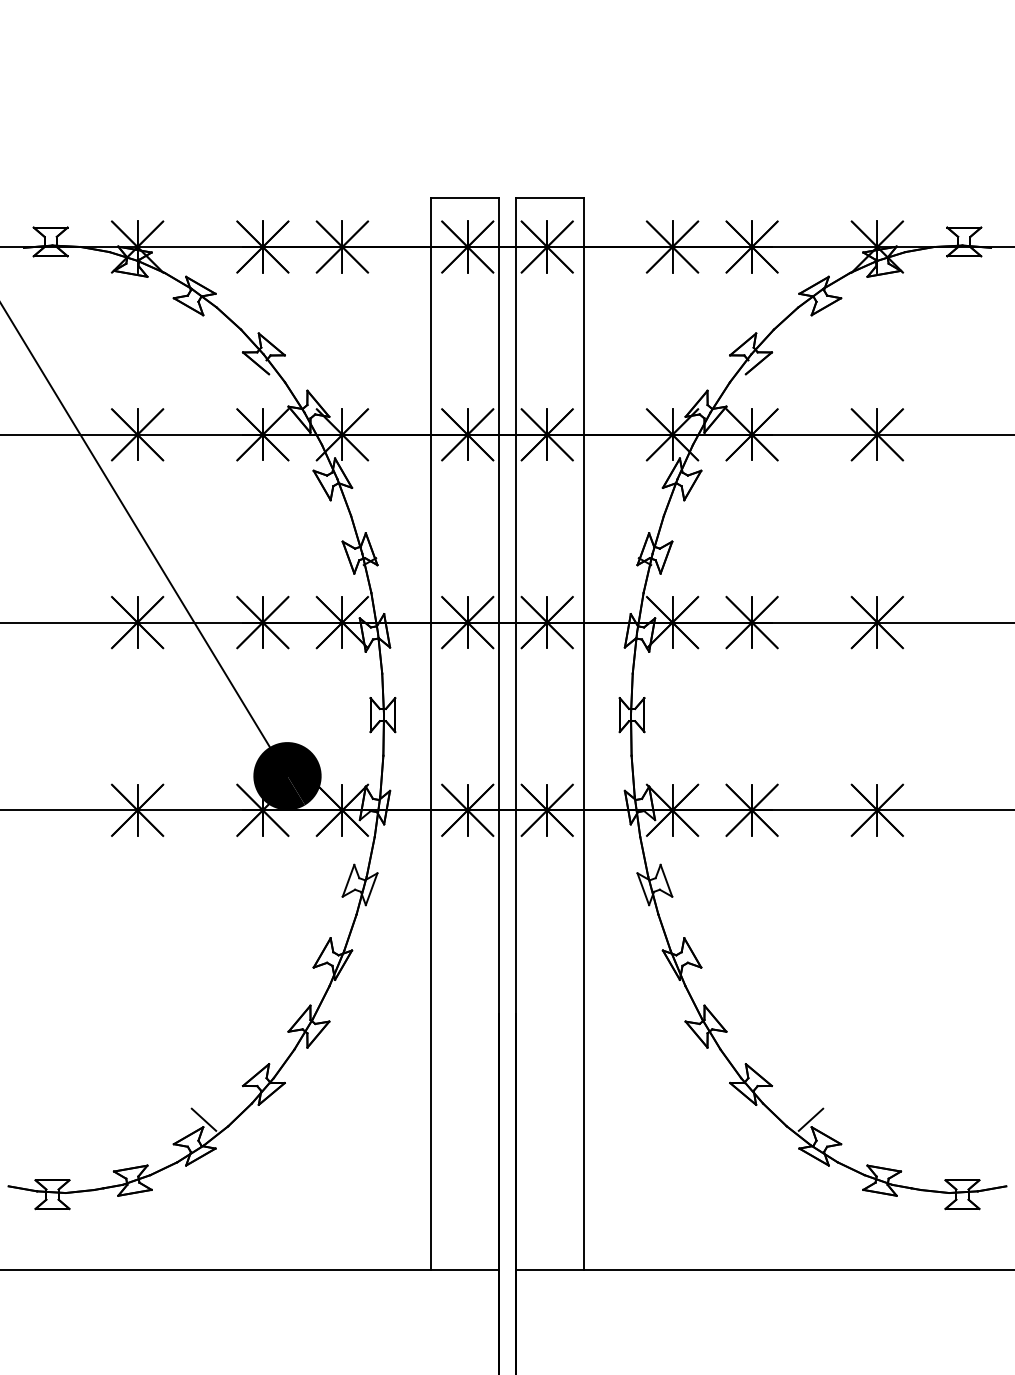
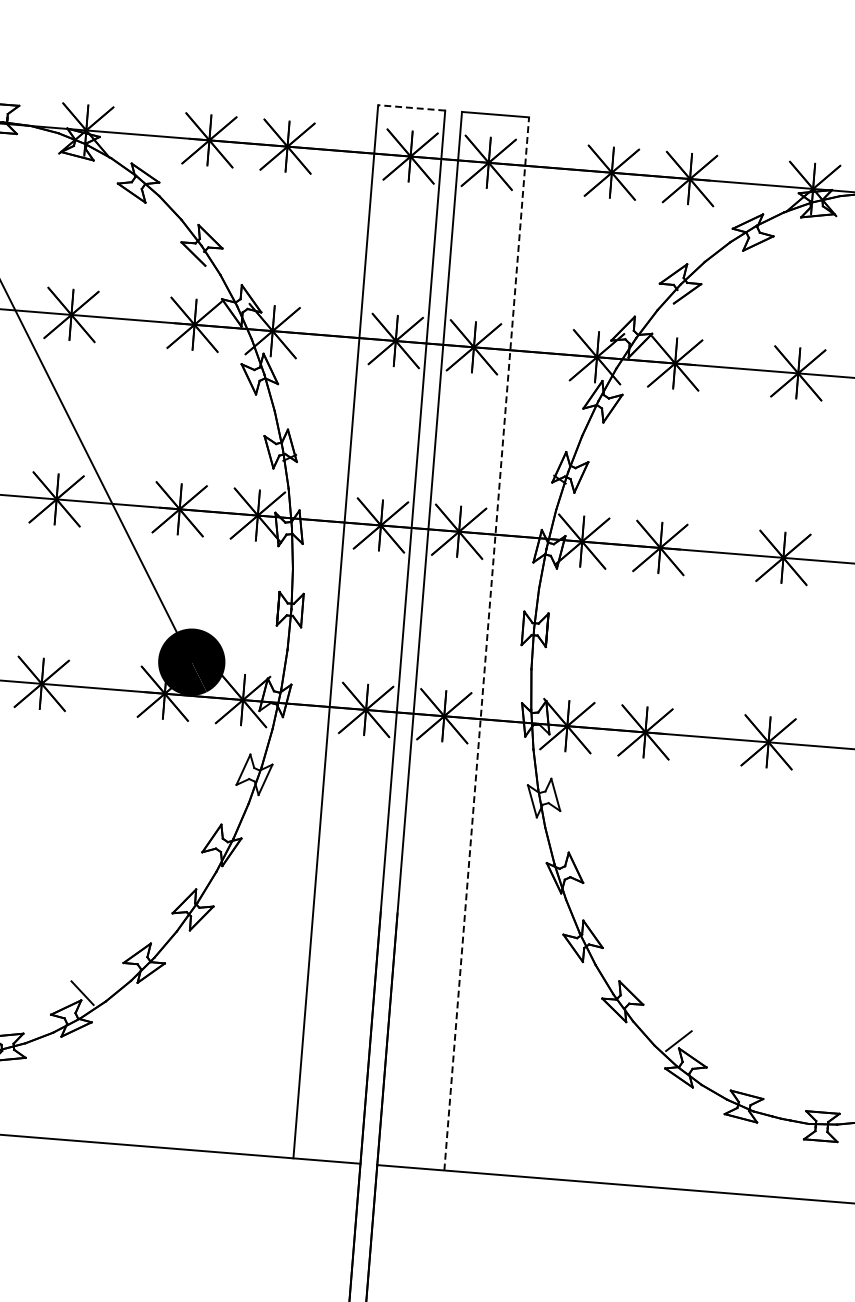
line: (464, 197) -> (411, 107), solid -> dashed
line: (584, 733) -> (486, 643), solid -> dashed

